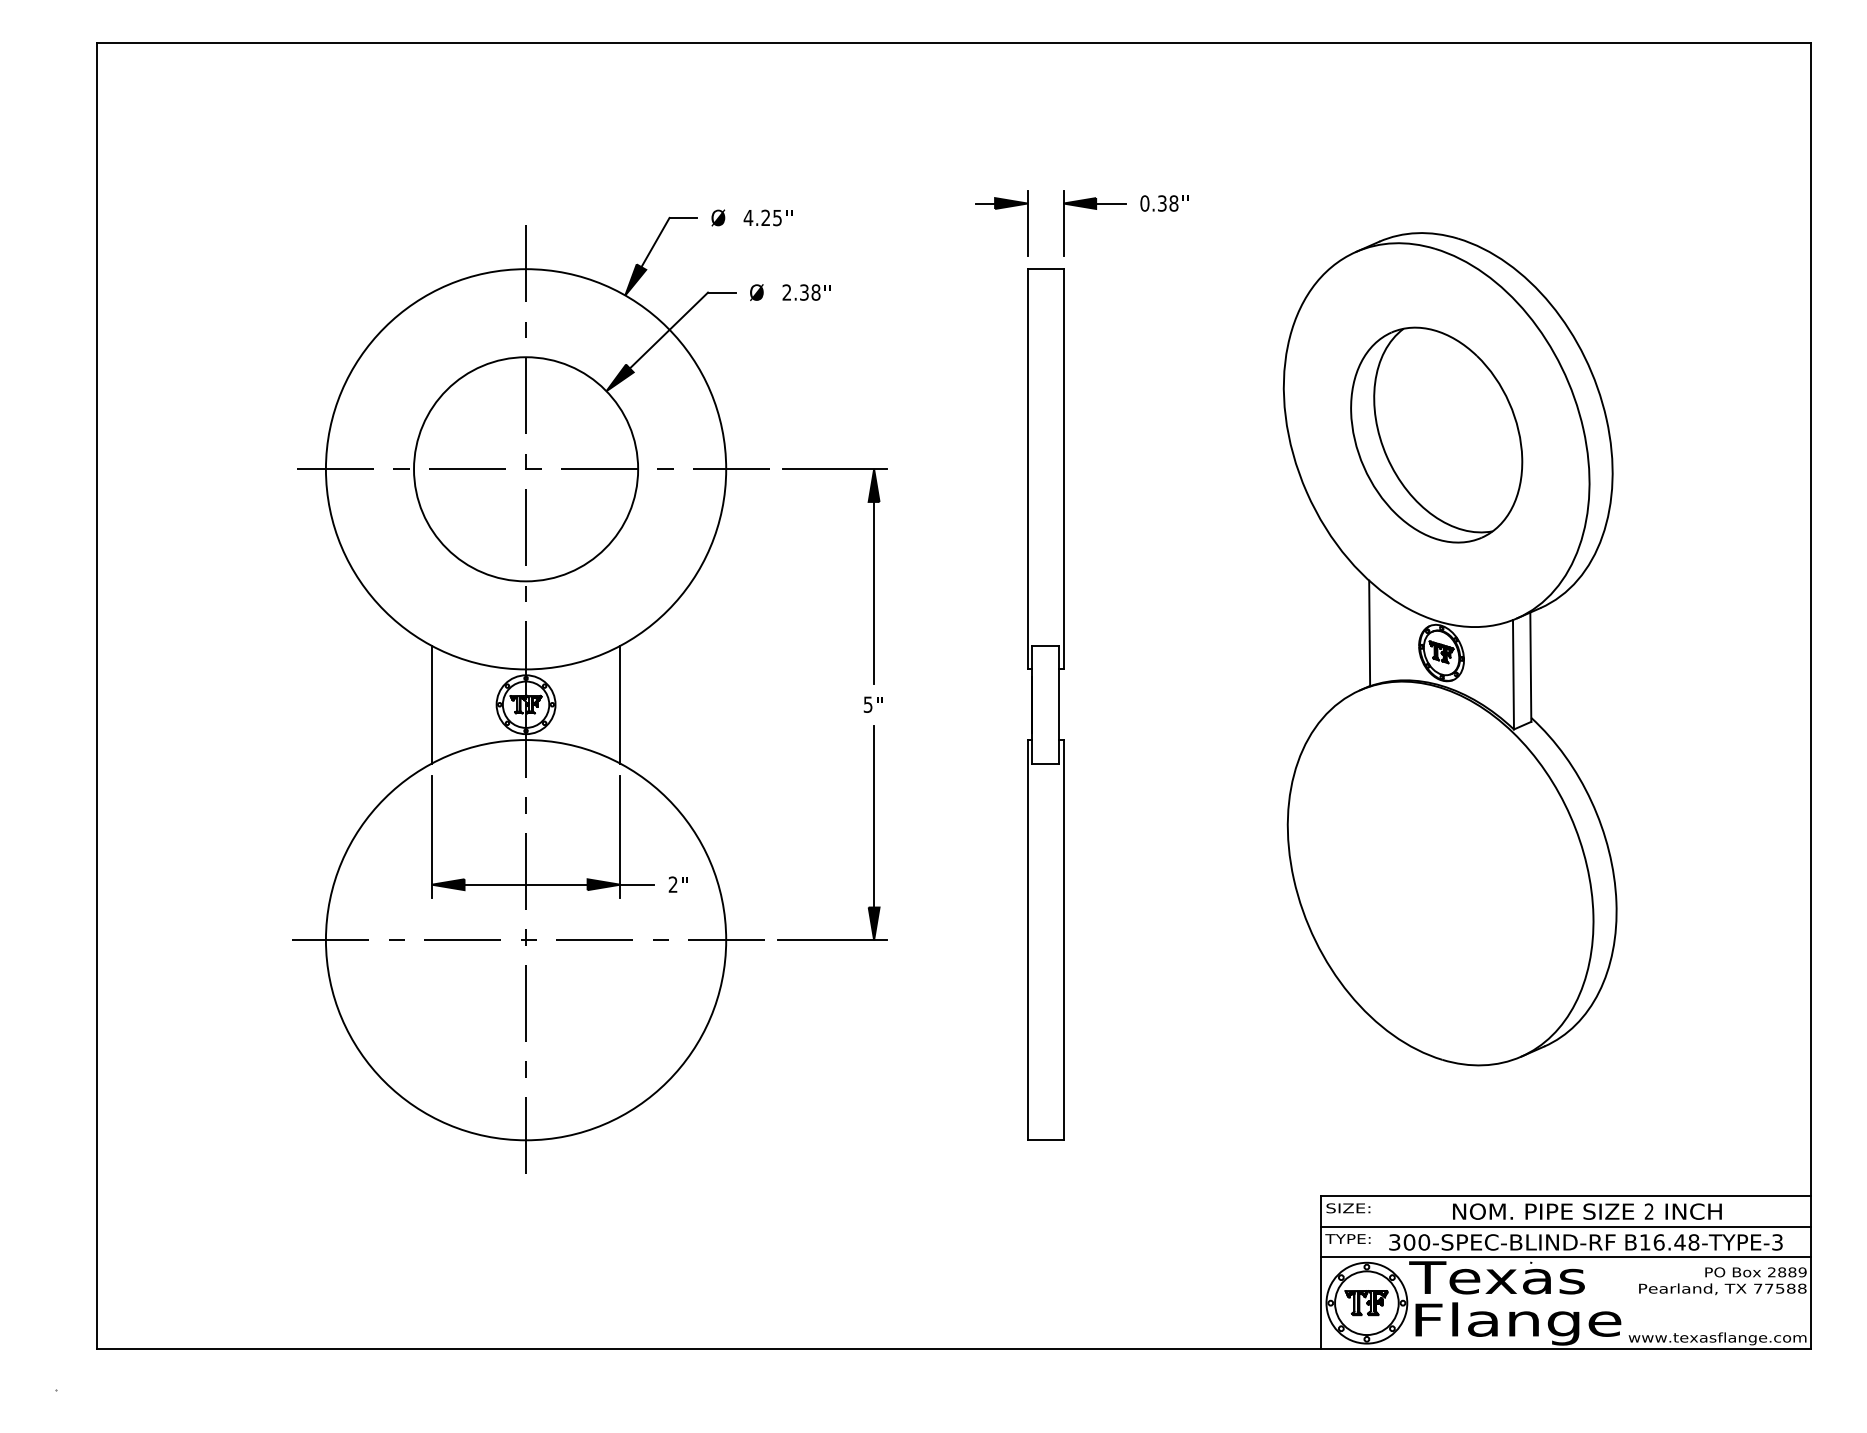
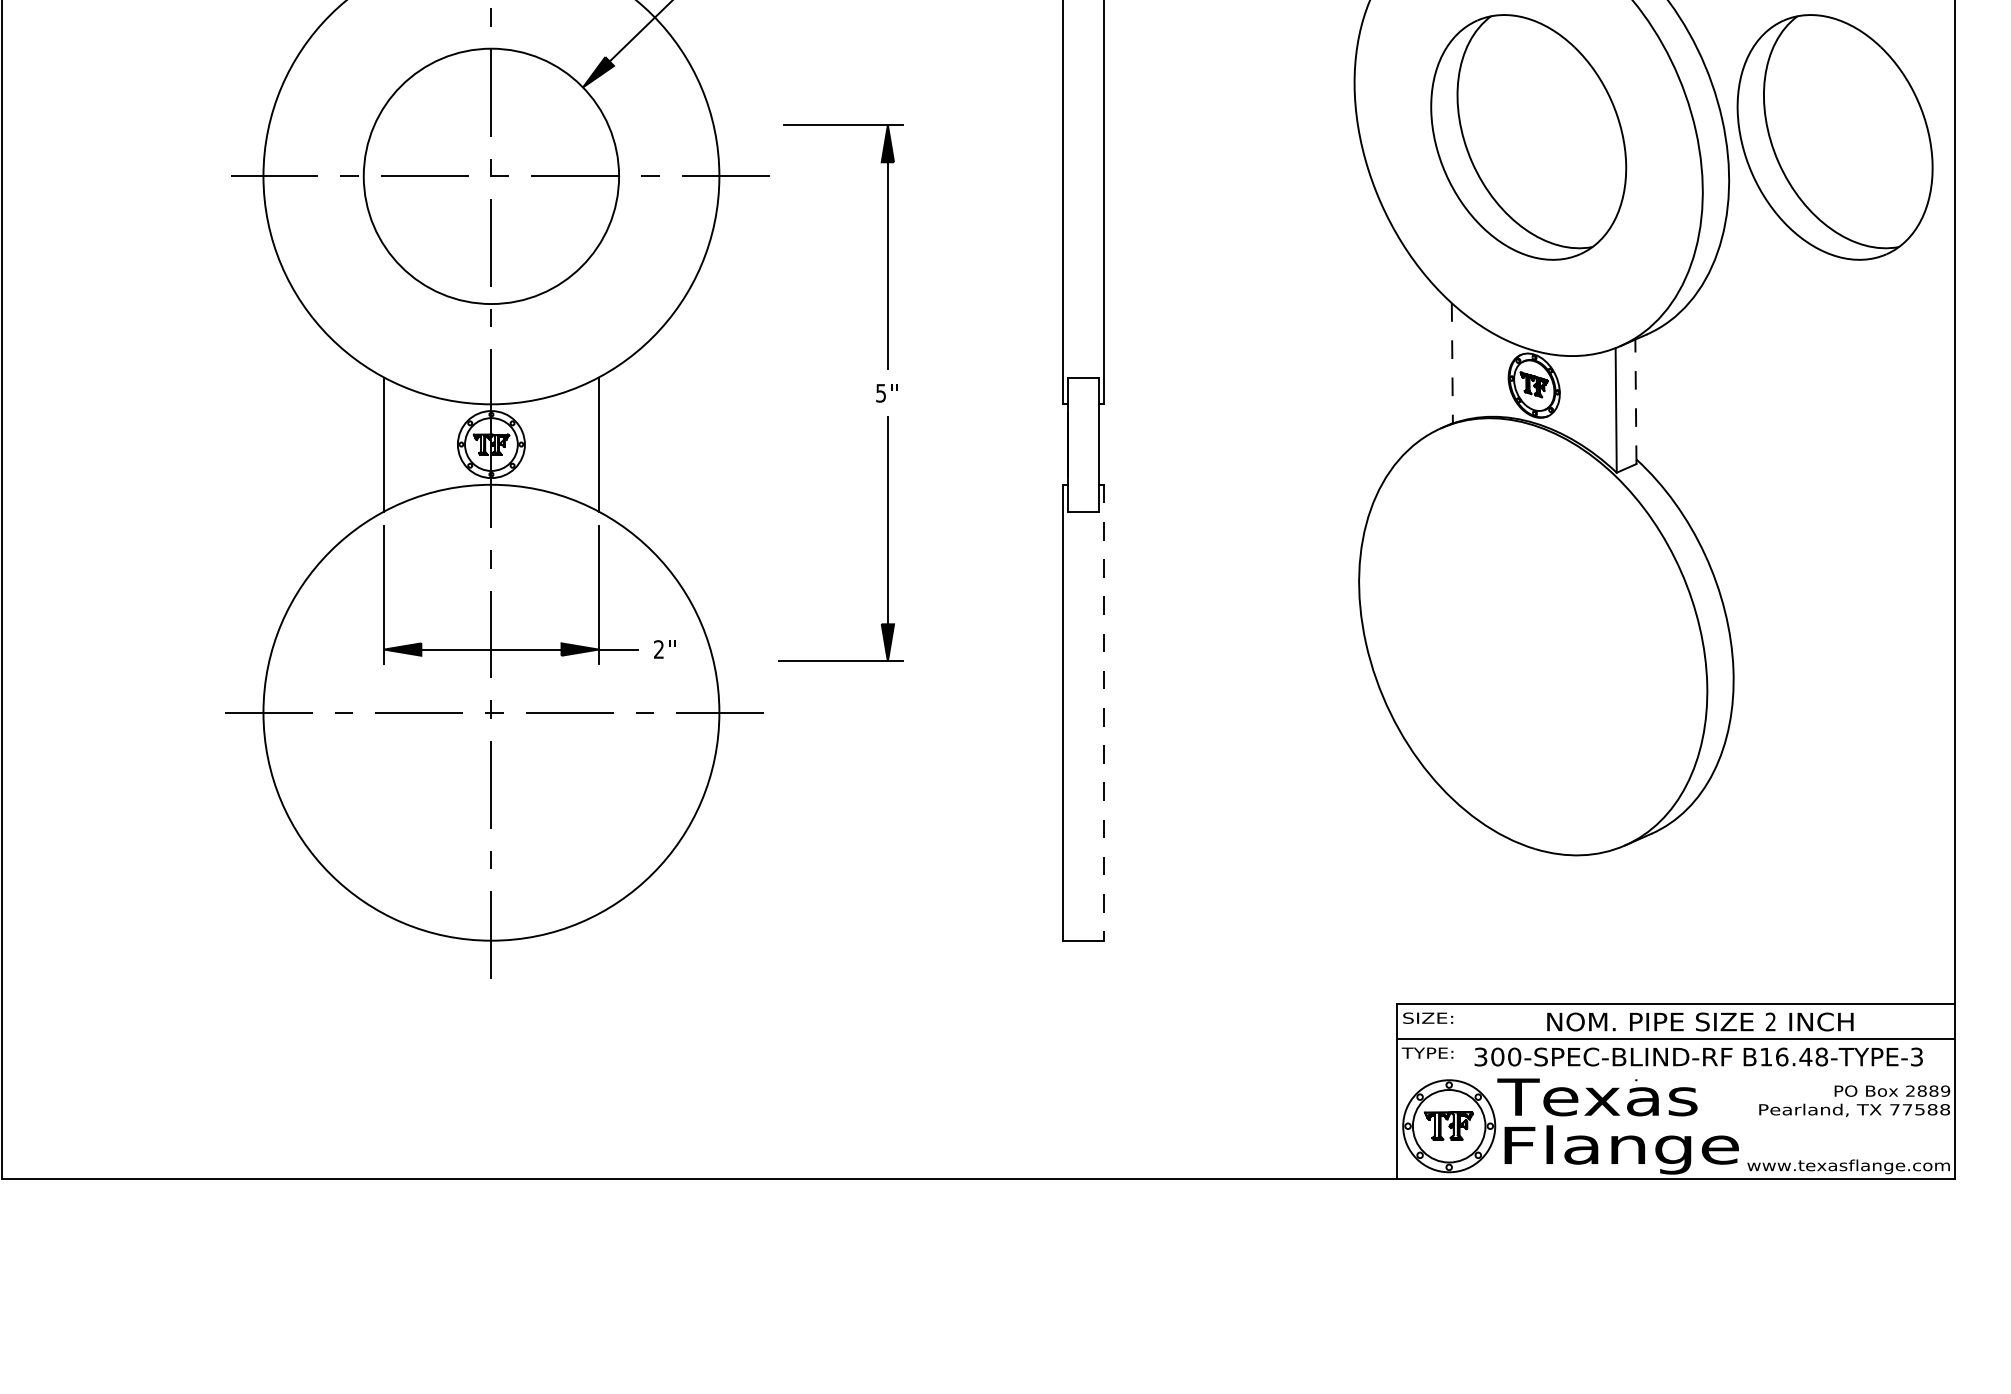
part: (1705, 434) -> (1834, 136), added
line: (1369, 633) -> (1452, 363), solid -> dashed
line: (1530, 667) -> (1635, 402), solid -> dashed
part: (863, 710) -> (875, 399), moved
line: (1063, 940) -> (1103, 713), solid -> dashed
line: (1565, 1257) -> (1675, 1074), removed

